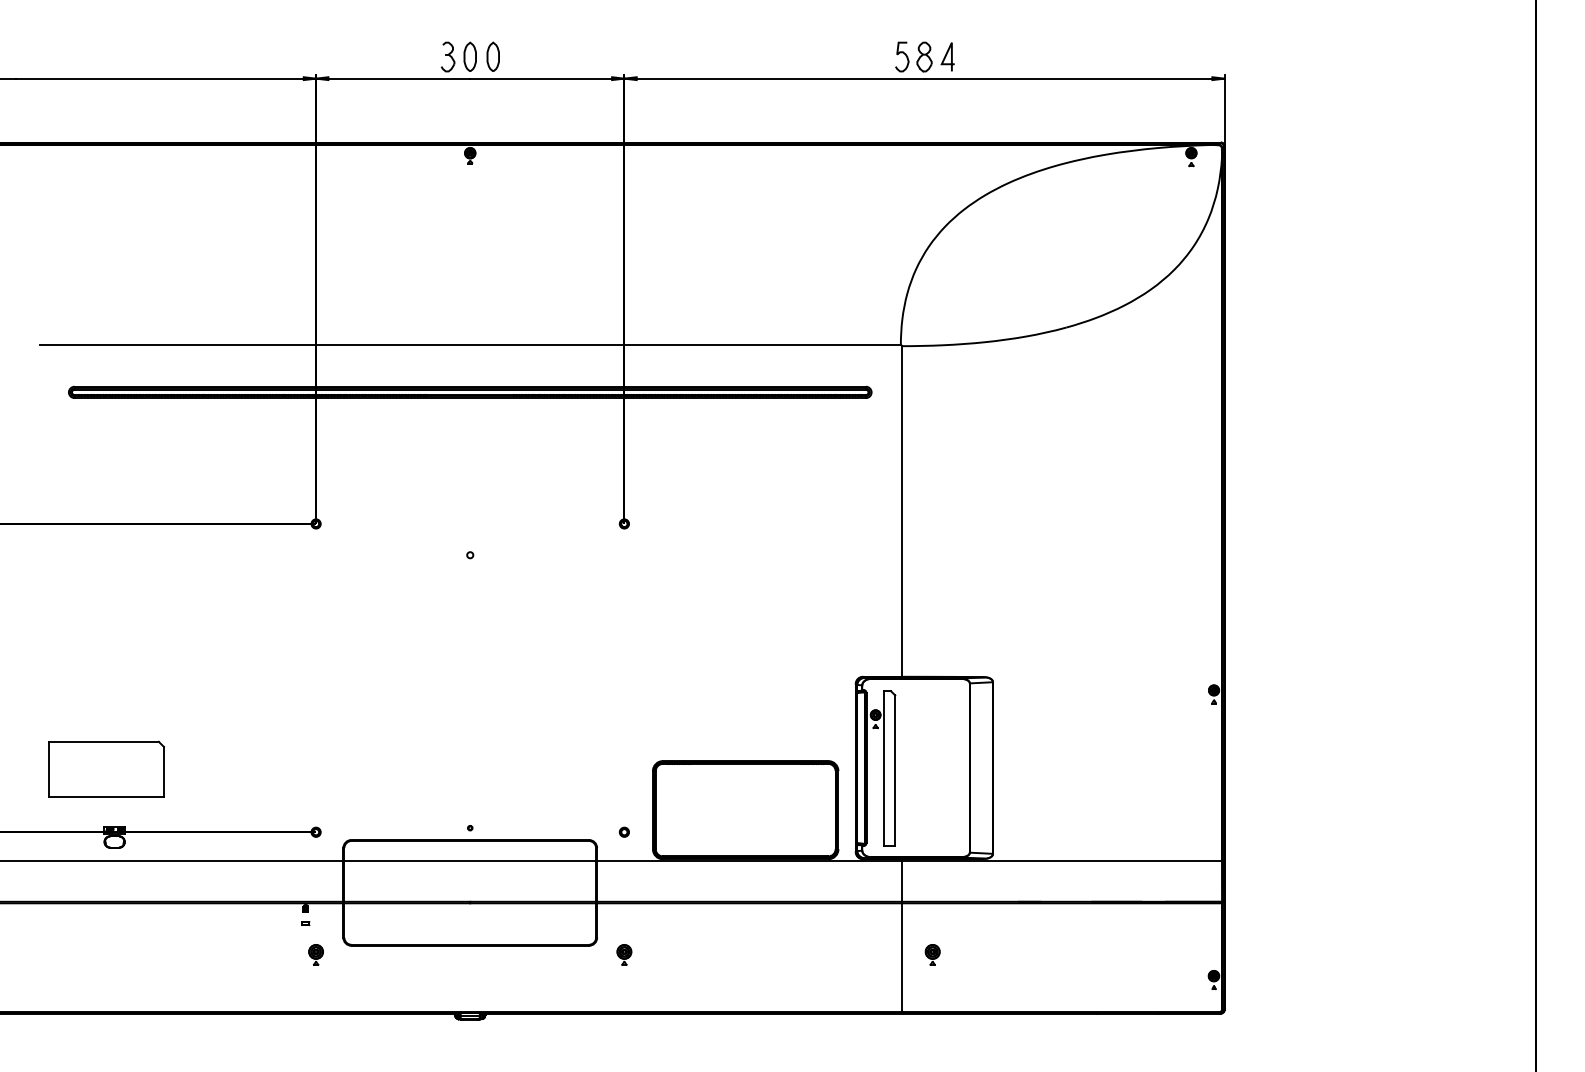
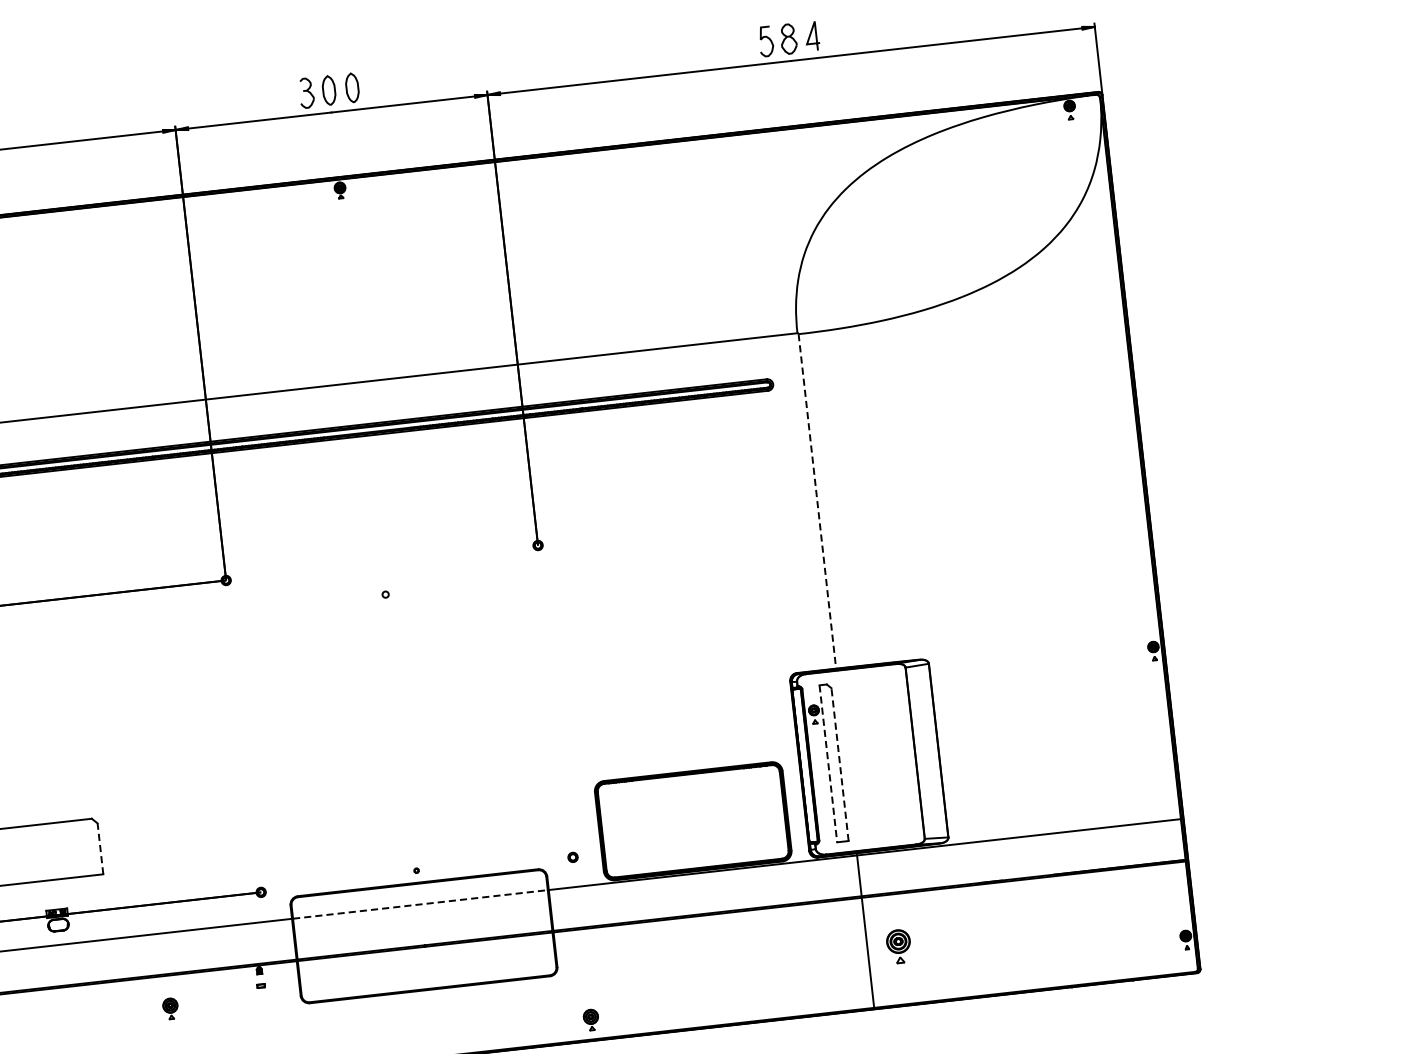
line: (901, 512) -> (817, 502), solid -> dashed
line: (883, 768) -> (827, 763), solid -> dashed
line: (895, 770) -> (840, 764), solid -> dashed
line: (164, 771) -> (100, 848), solid -> dashed
line: (470, 861) -> (420, 904), solid -> dashed
part: (315, 954) -> (170, 1008), moved
part: (624, 954) -> (591, 1019), moved
part: (932, 954) -> (898, 946), size x1.6

